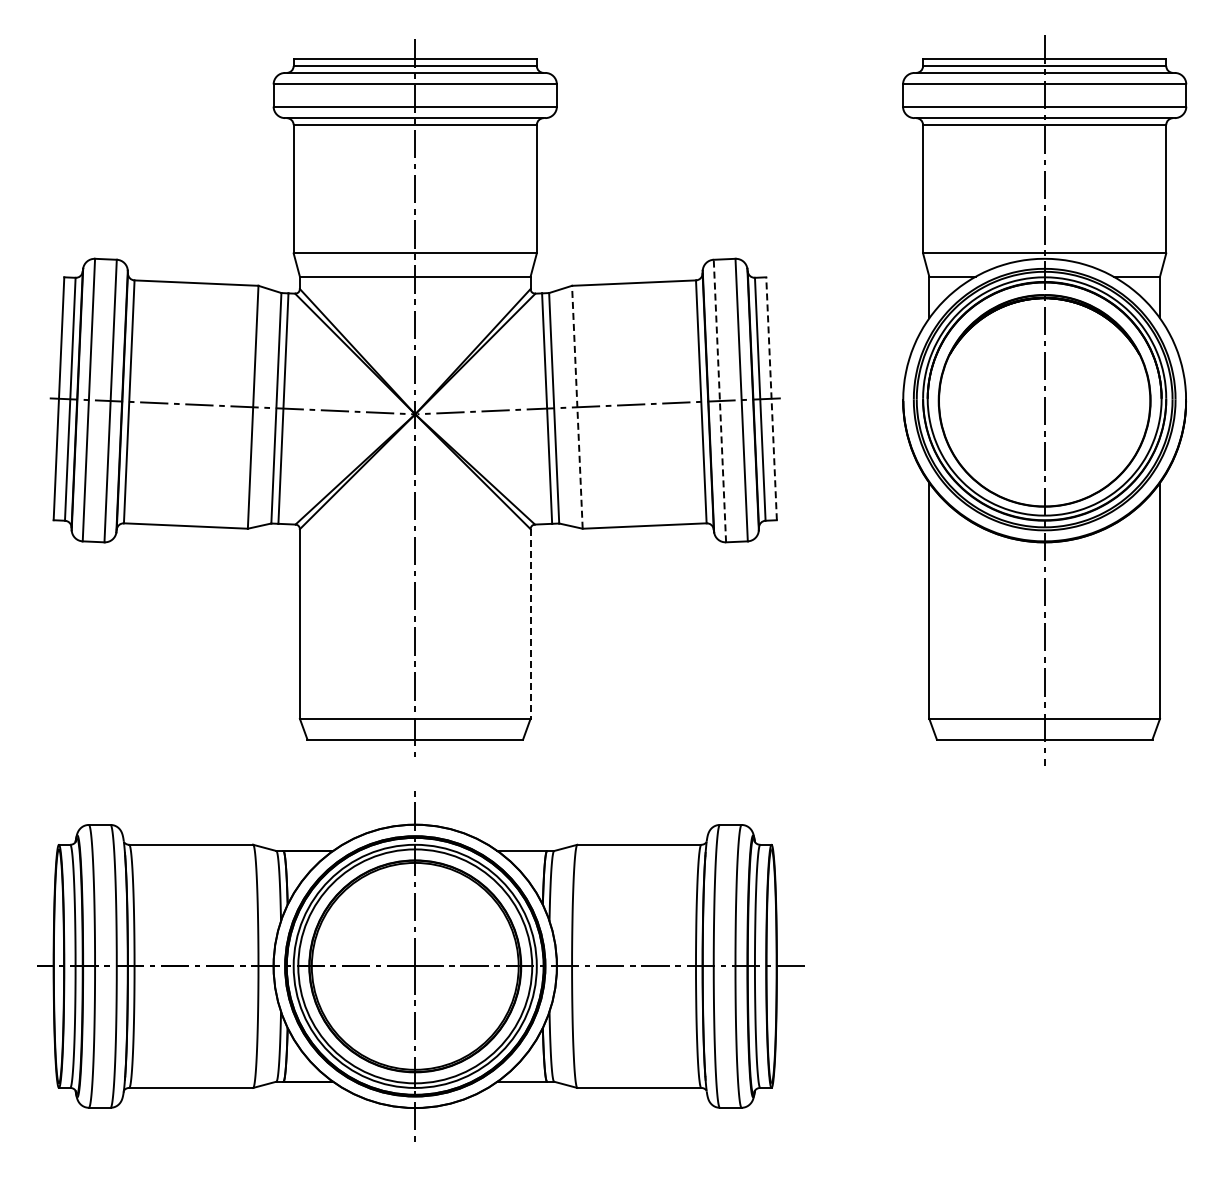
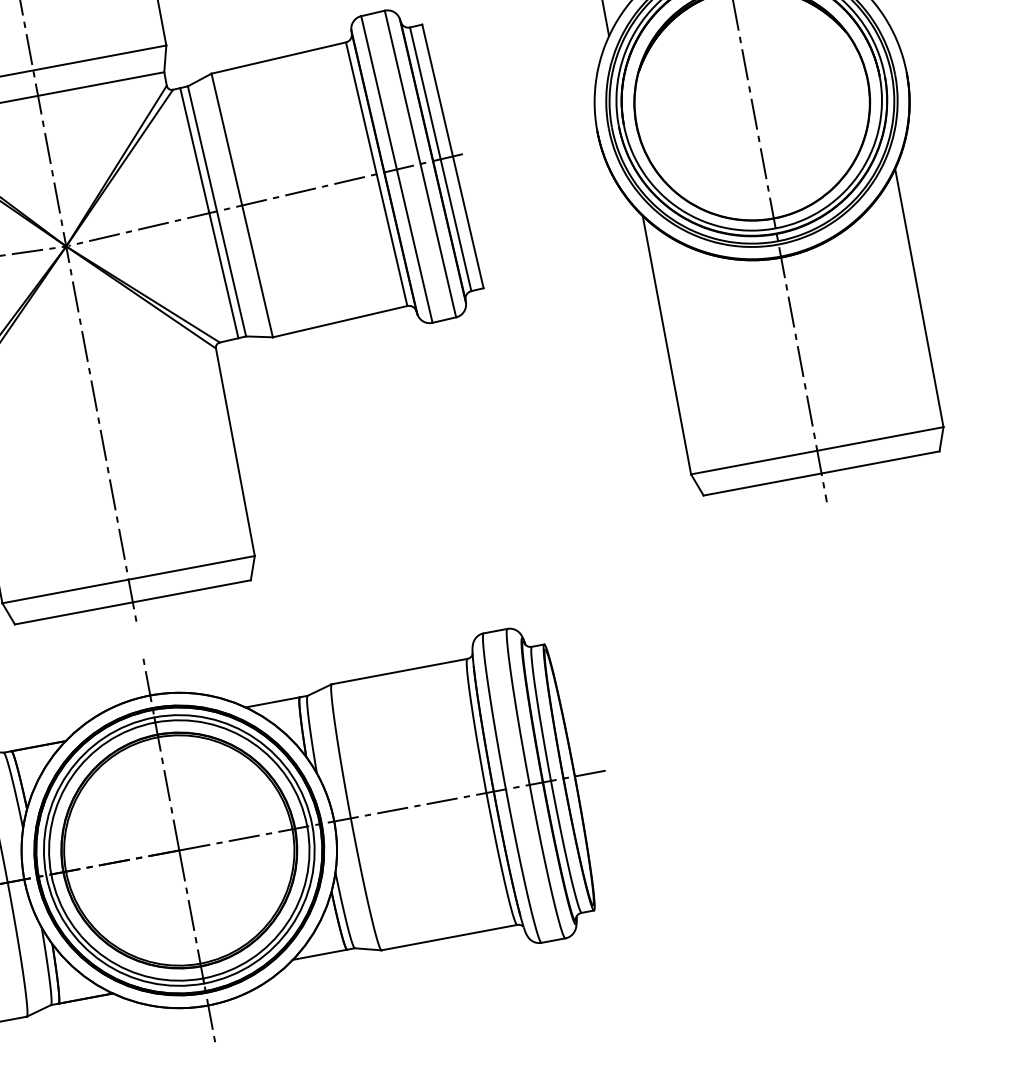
line: (771, 398) -> (452, 156), dashed -> solid
line: (719, 400) -> (396, 169), dashed -> solid
line: (577, 407) -> (242, 205), dashed -> solid
line: (530, 624) -> (235, 452), dashed -> solid

